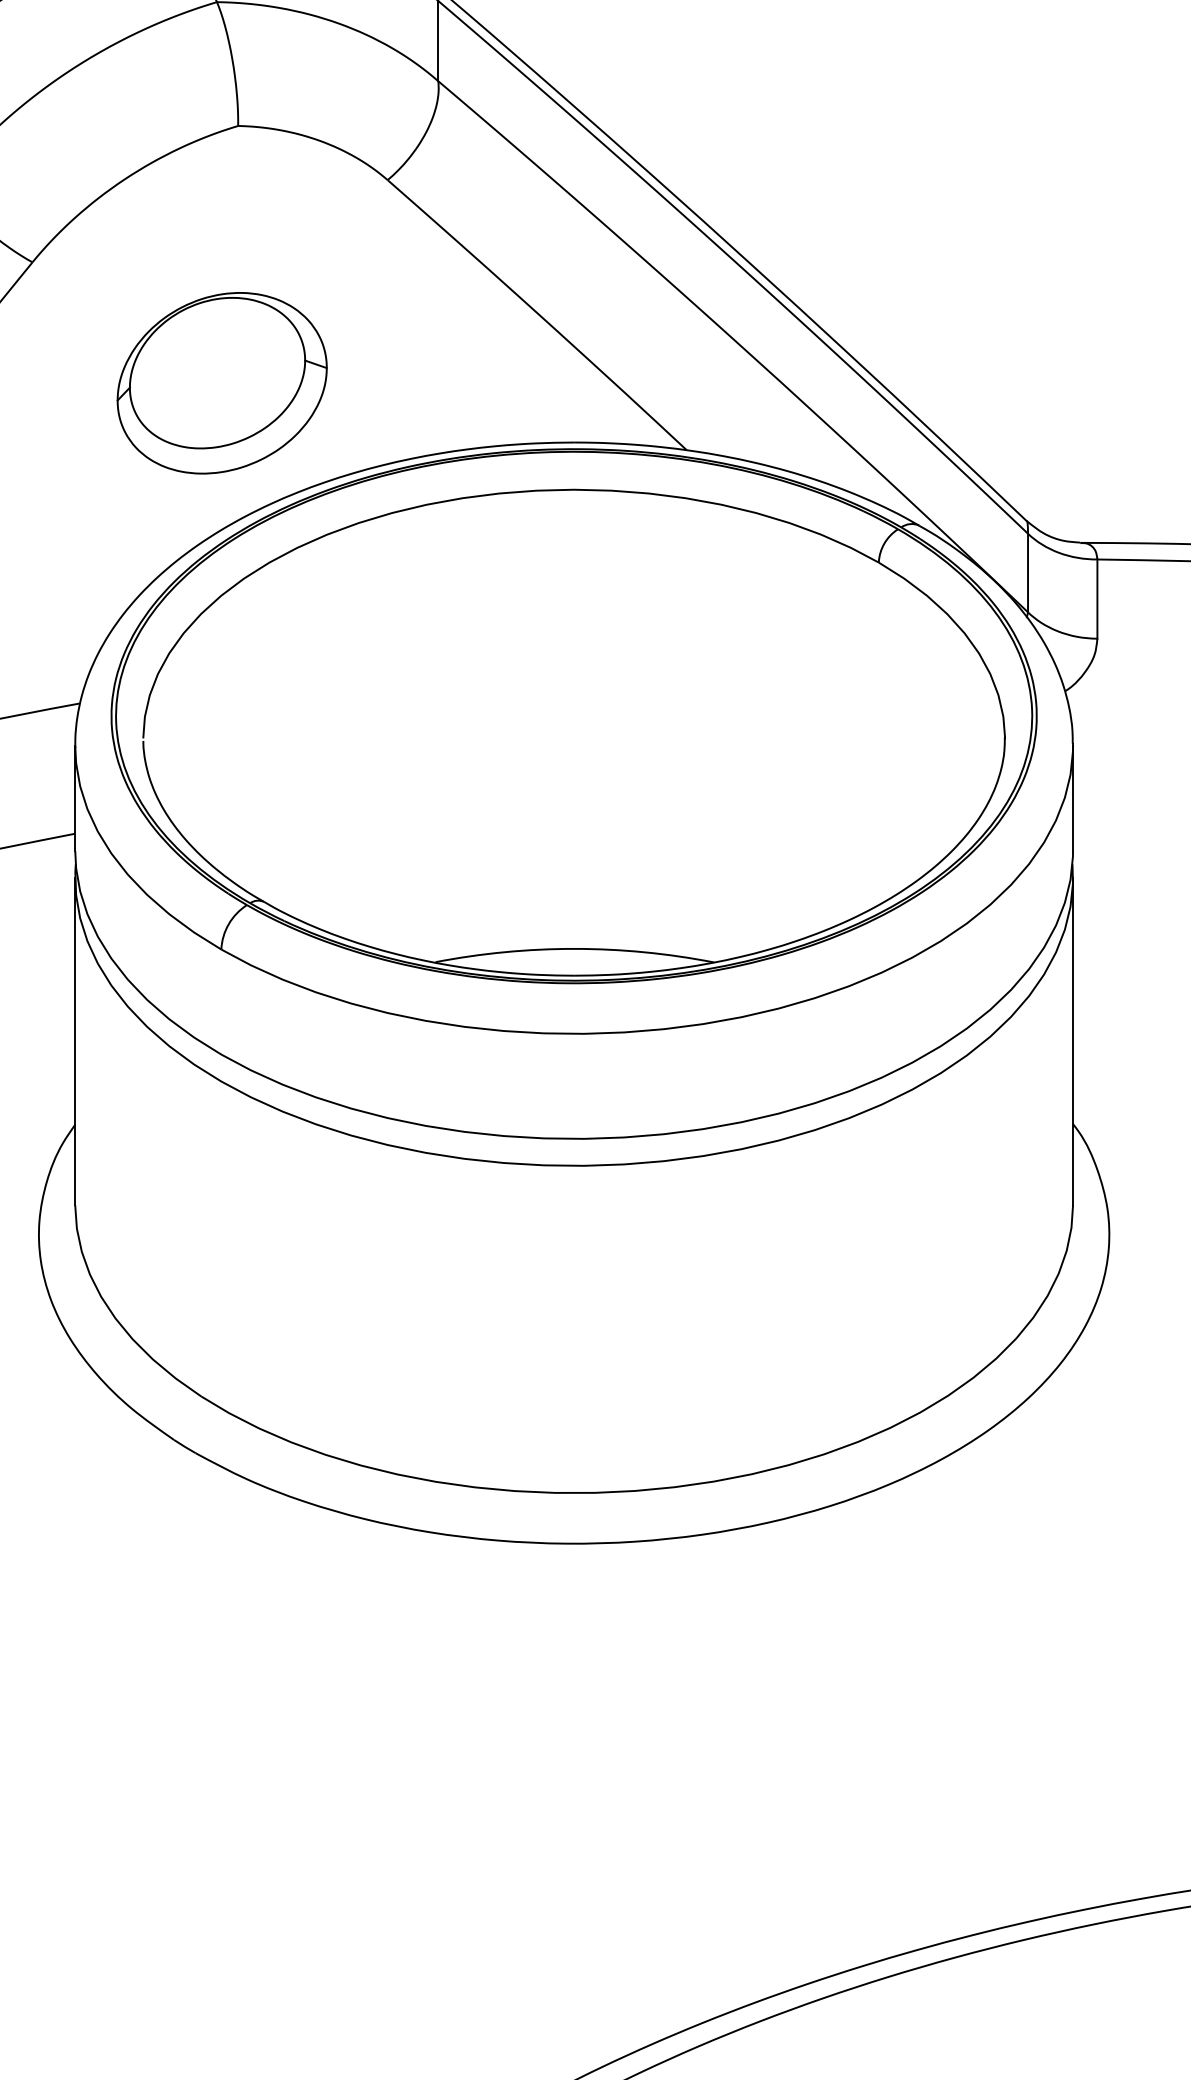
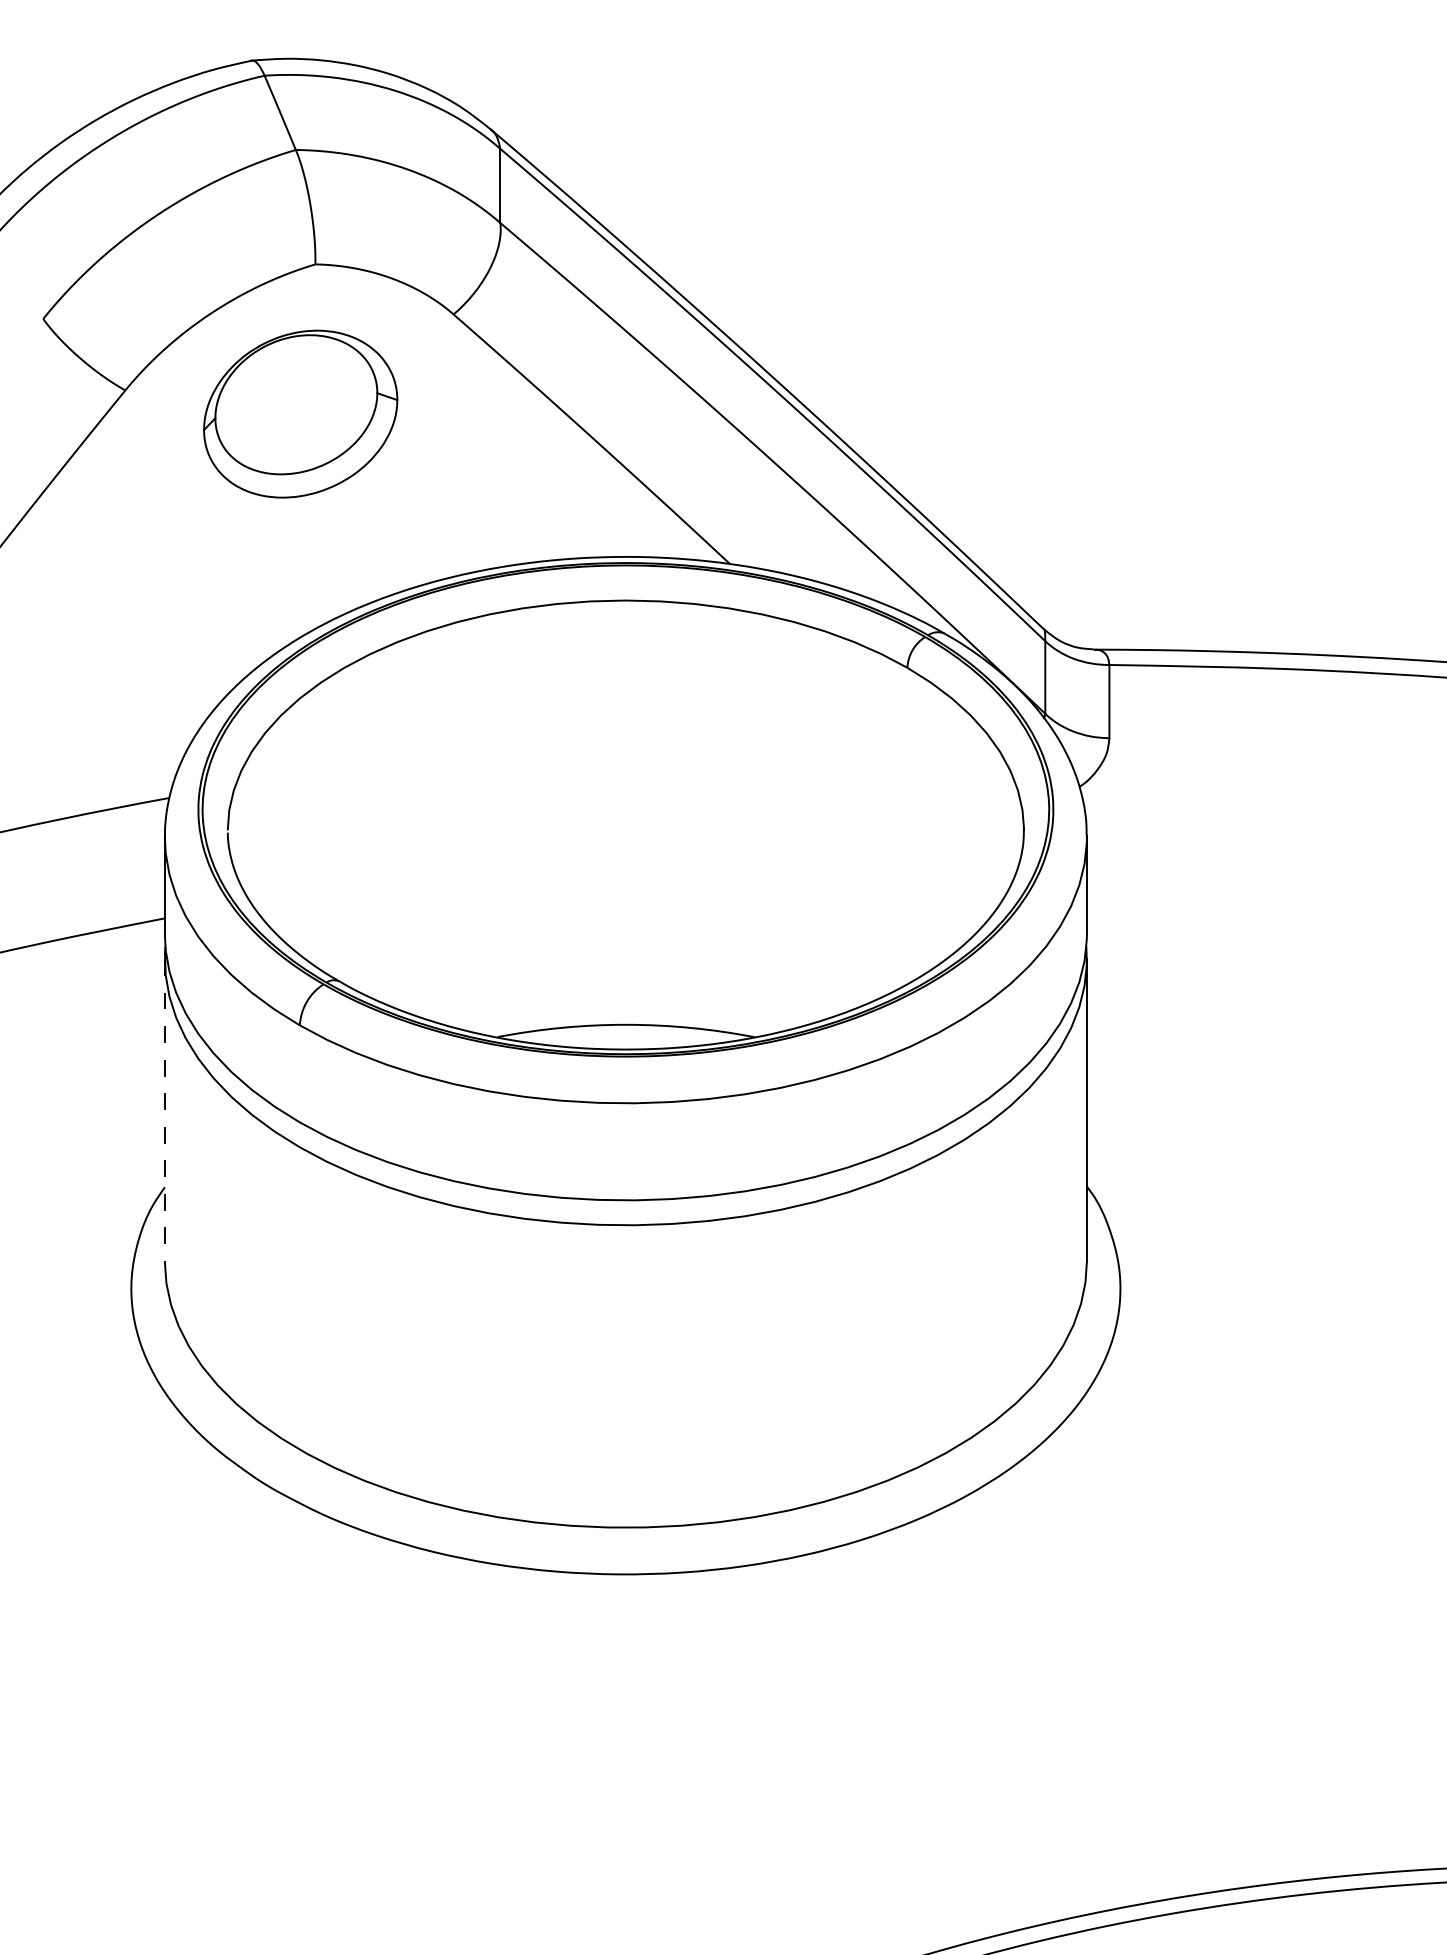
part: (222, 382) -> (300, 413), moved
line: (74, 1041) -> (164, 1110), solid -> dashed

